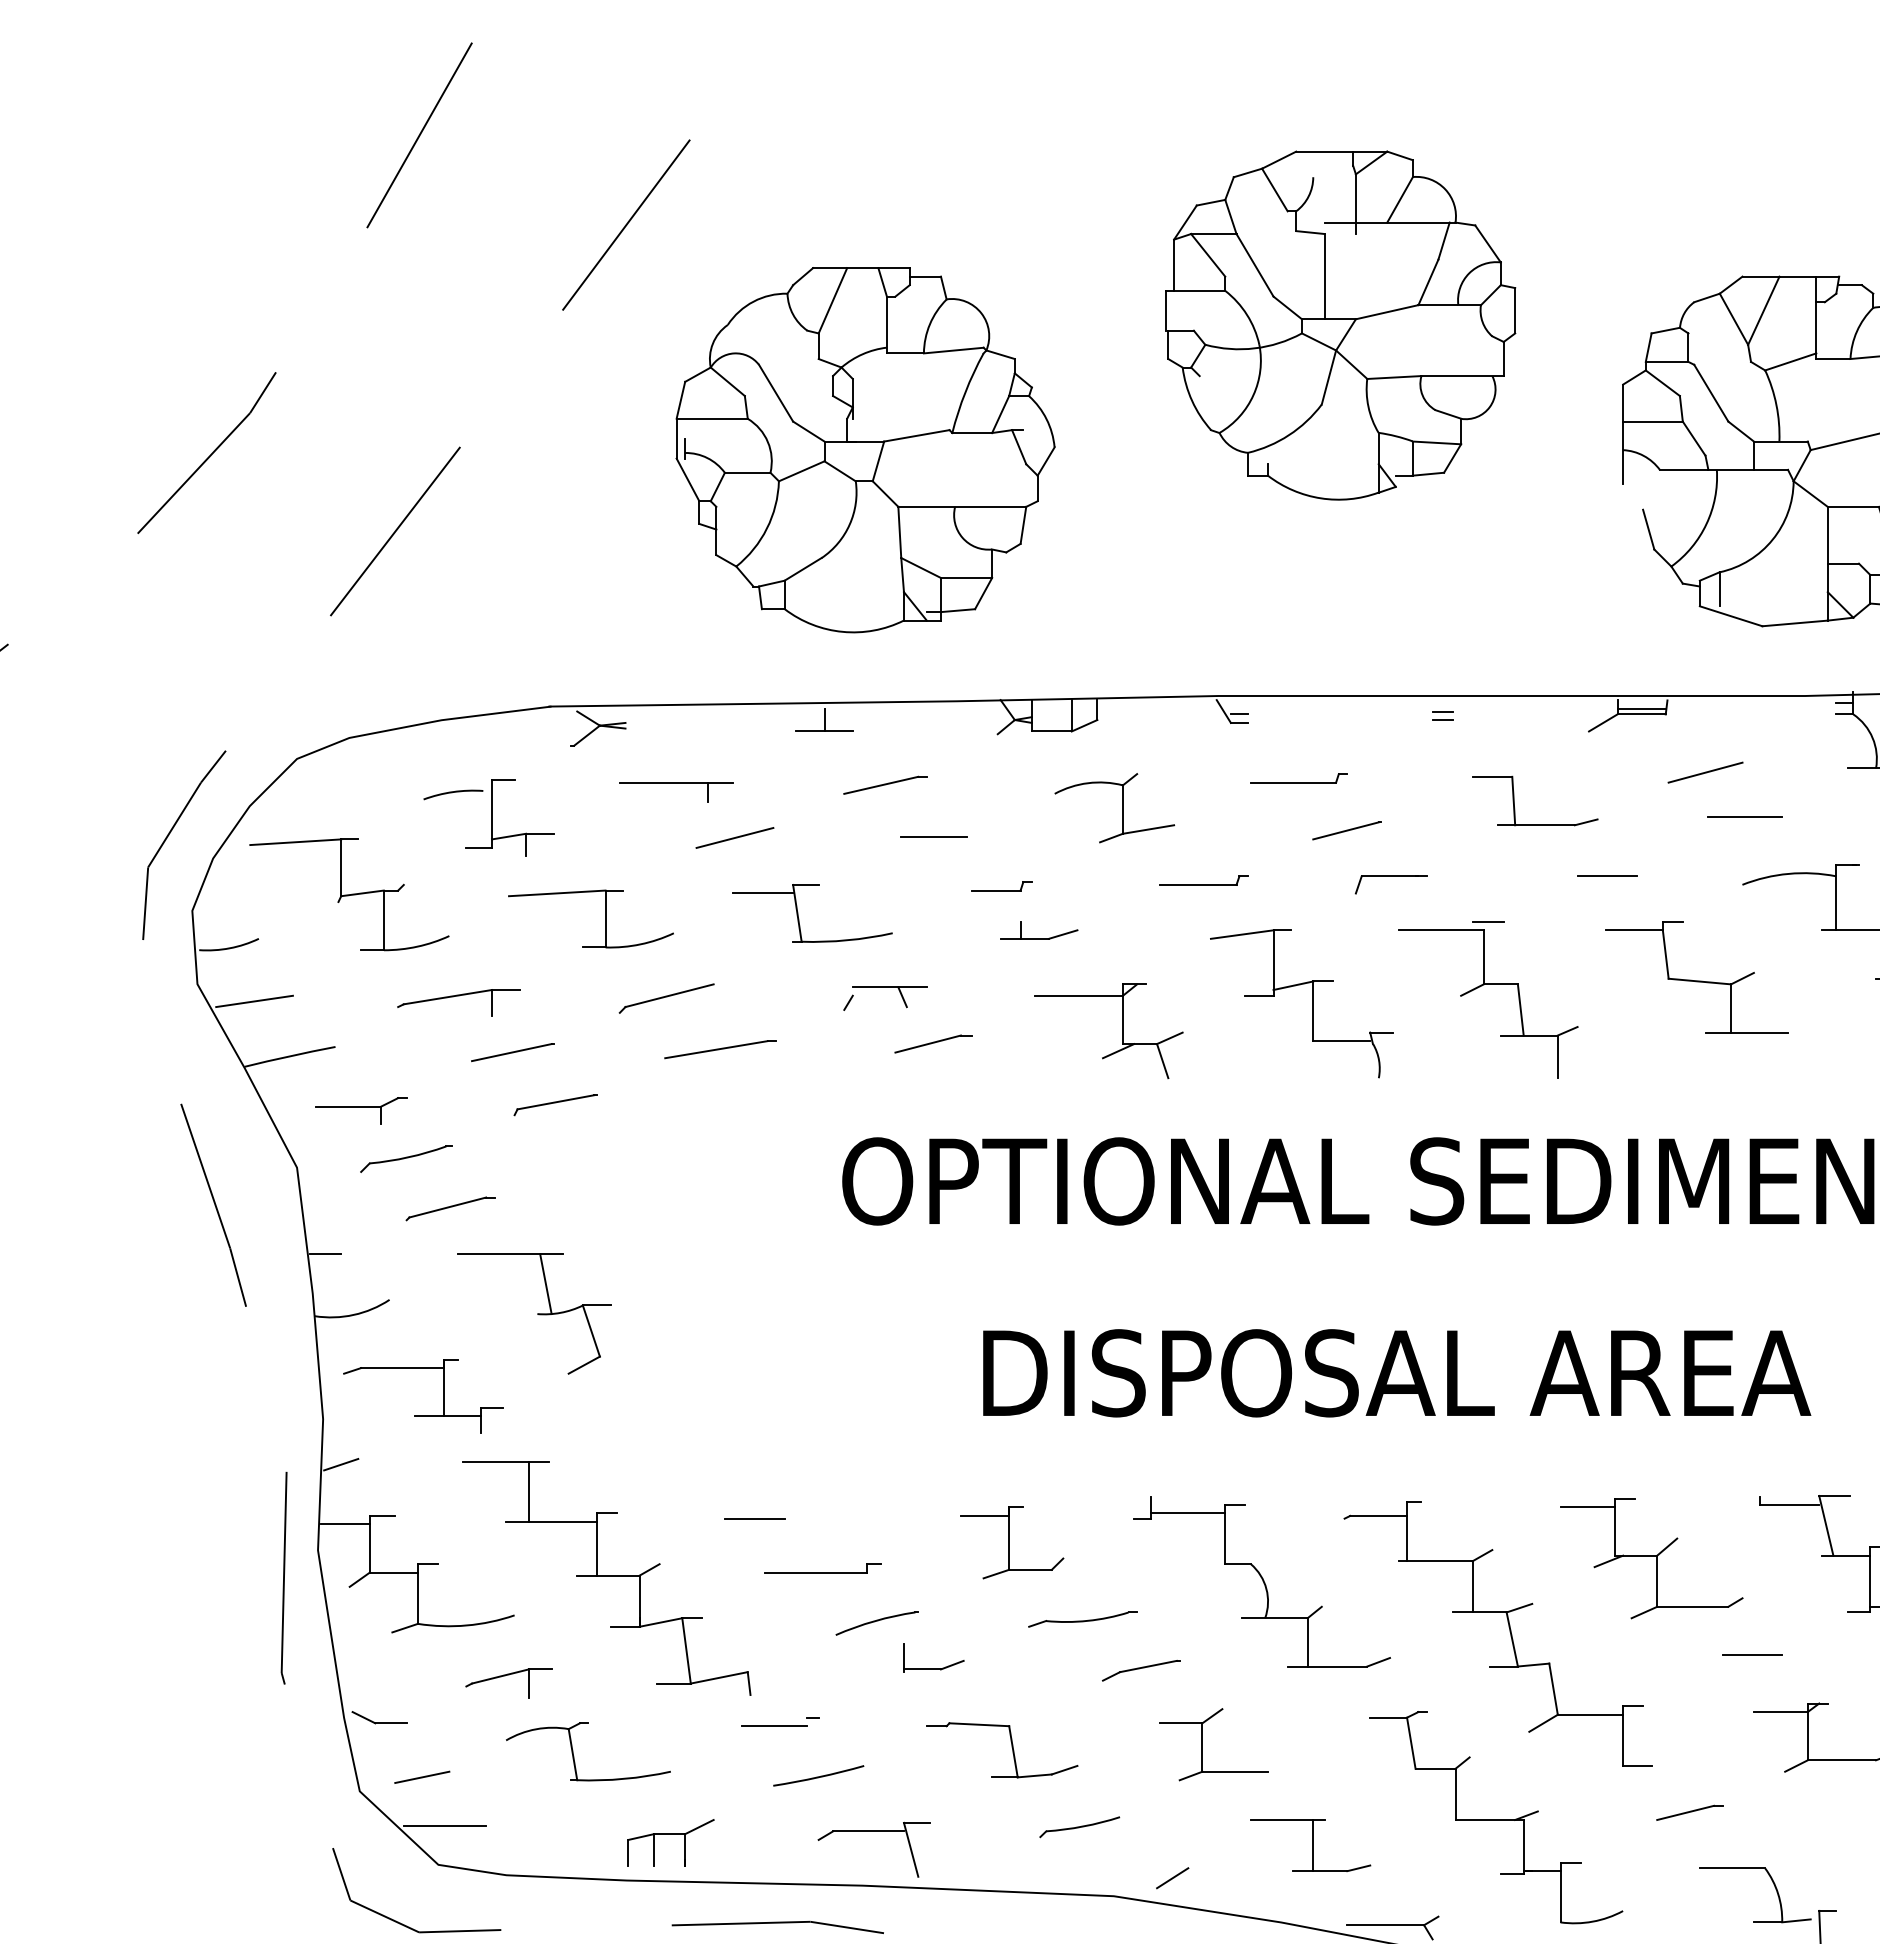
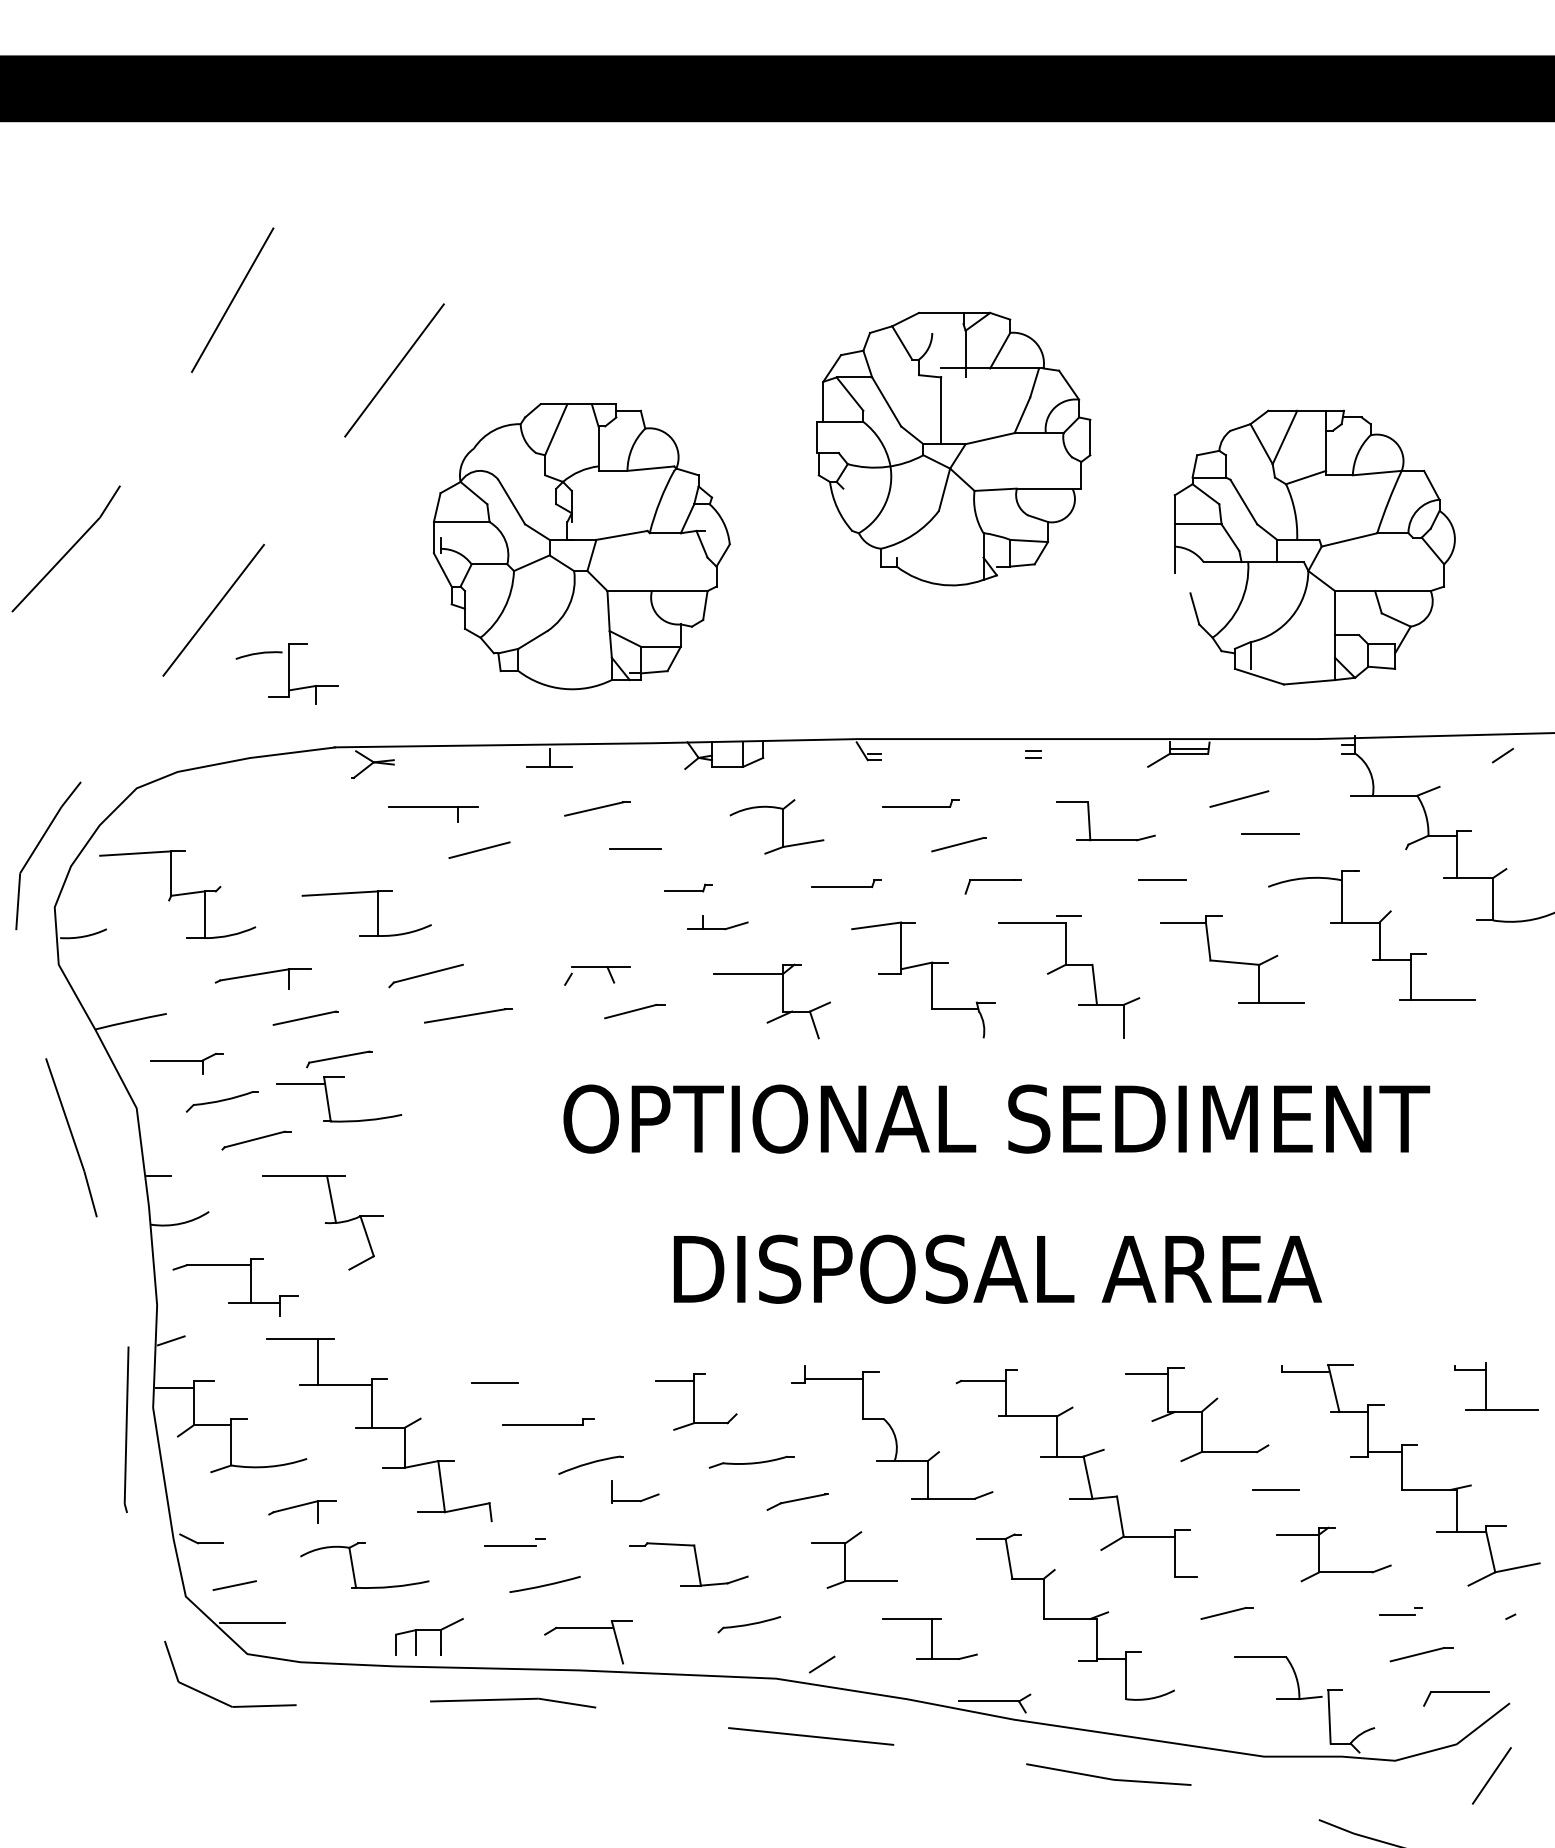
part: (488, 817) -> (286, 673), moved
part: (798, 913) -> (328, 1099), moved
line: (254, 1000) -> (103, 977), removed

